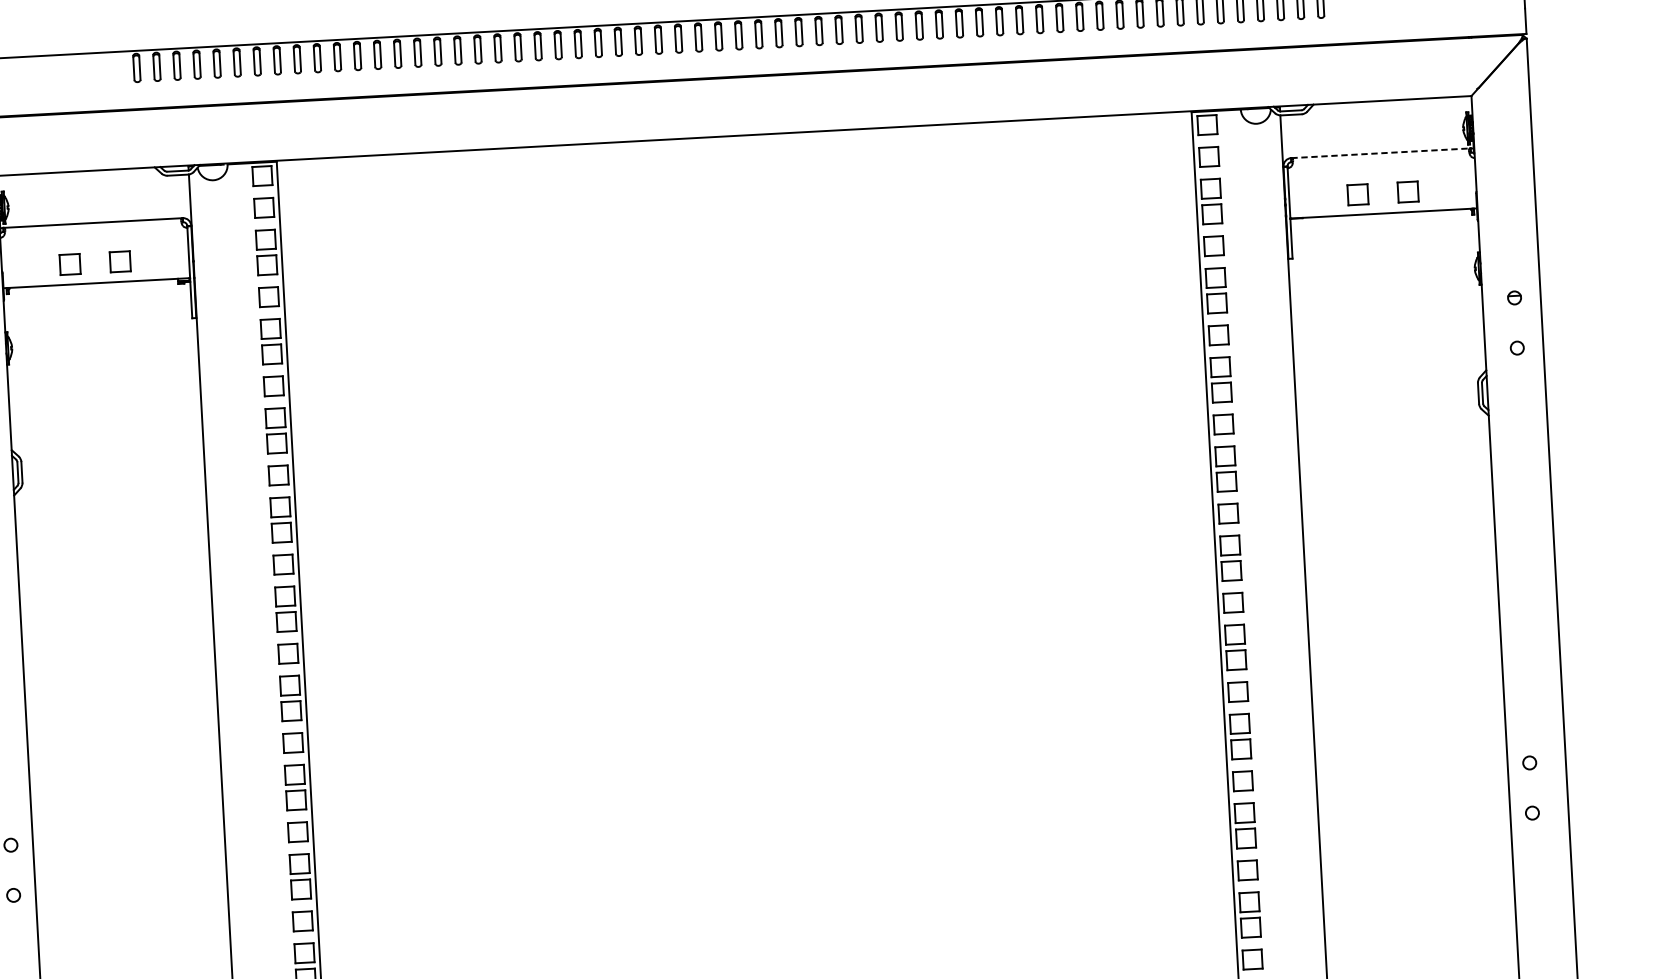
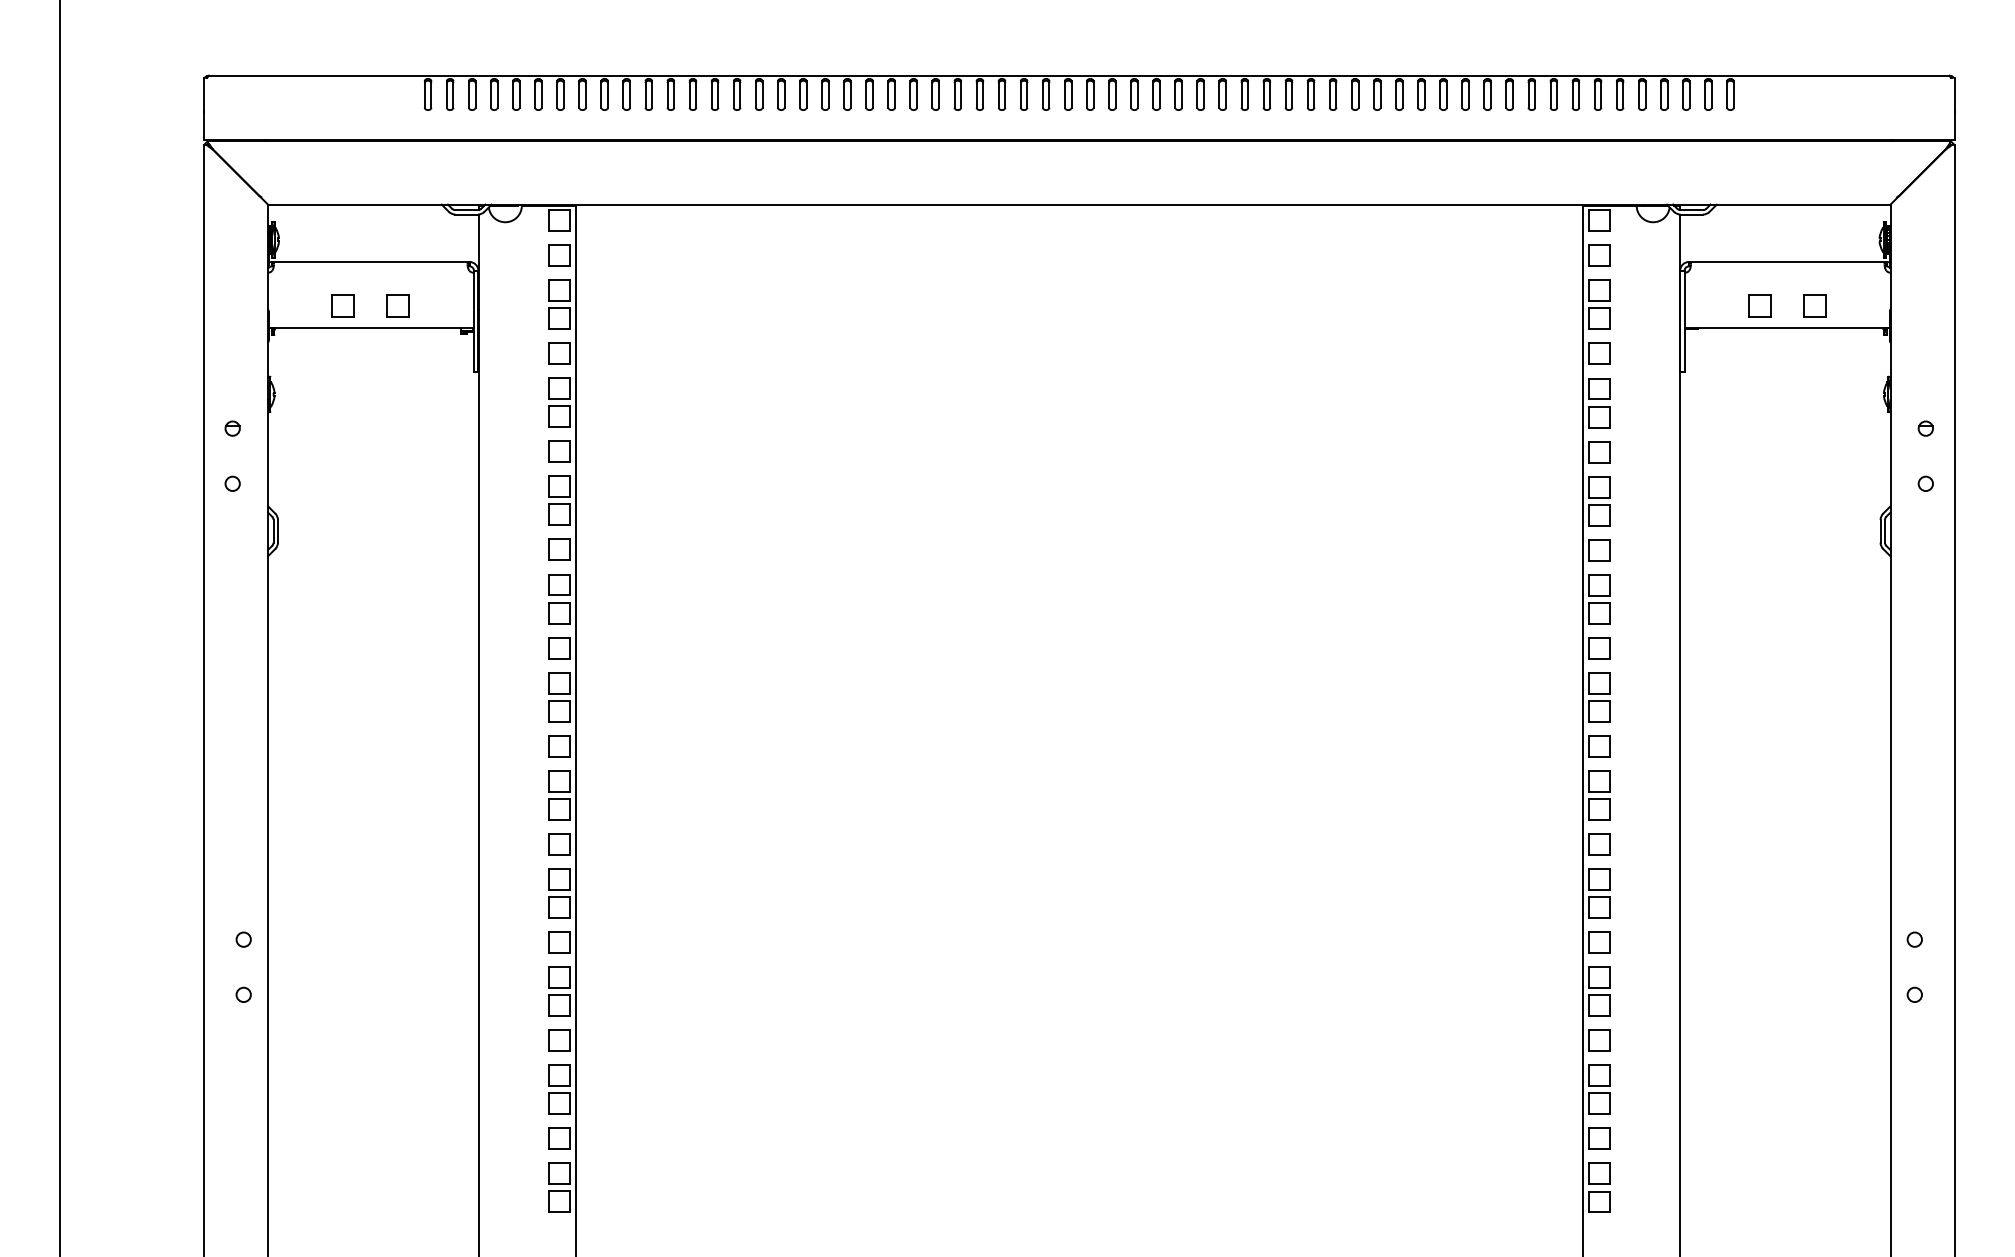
line: (1380, 153) -> (1787, 262), dashed -> solid

